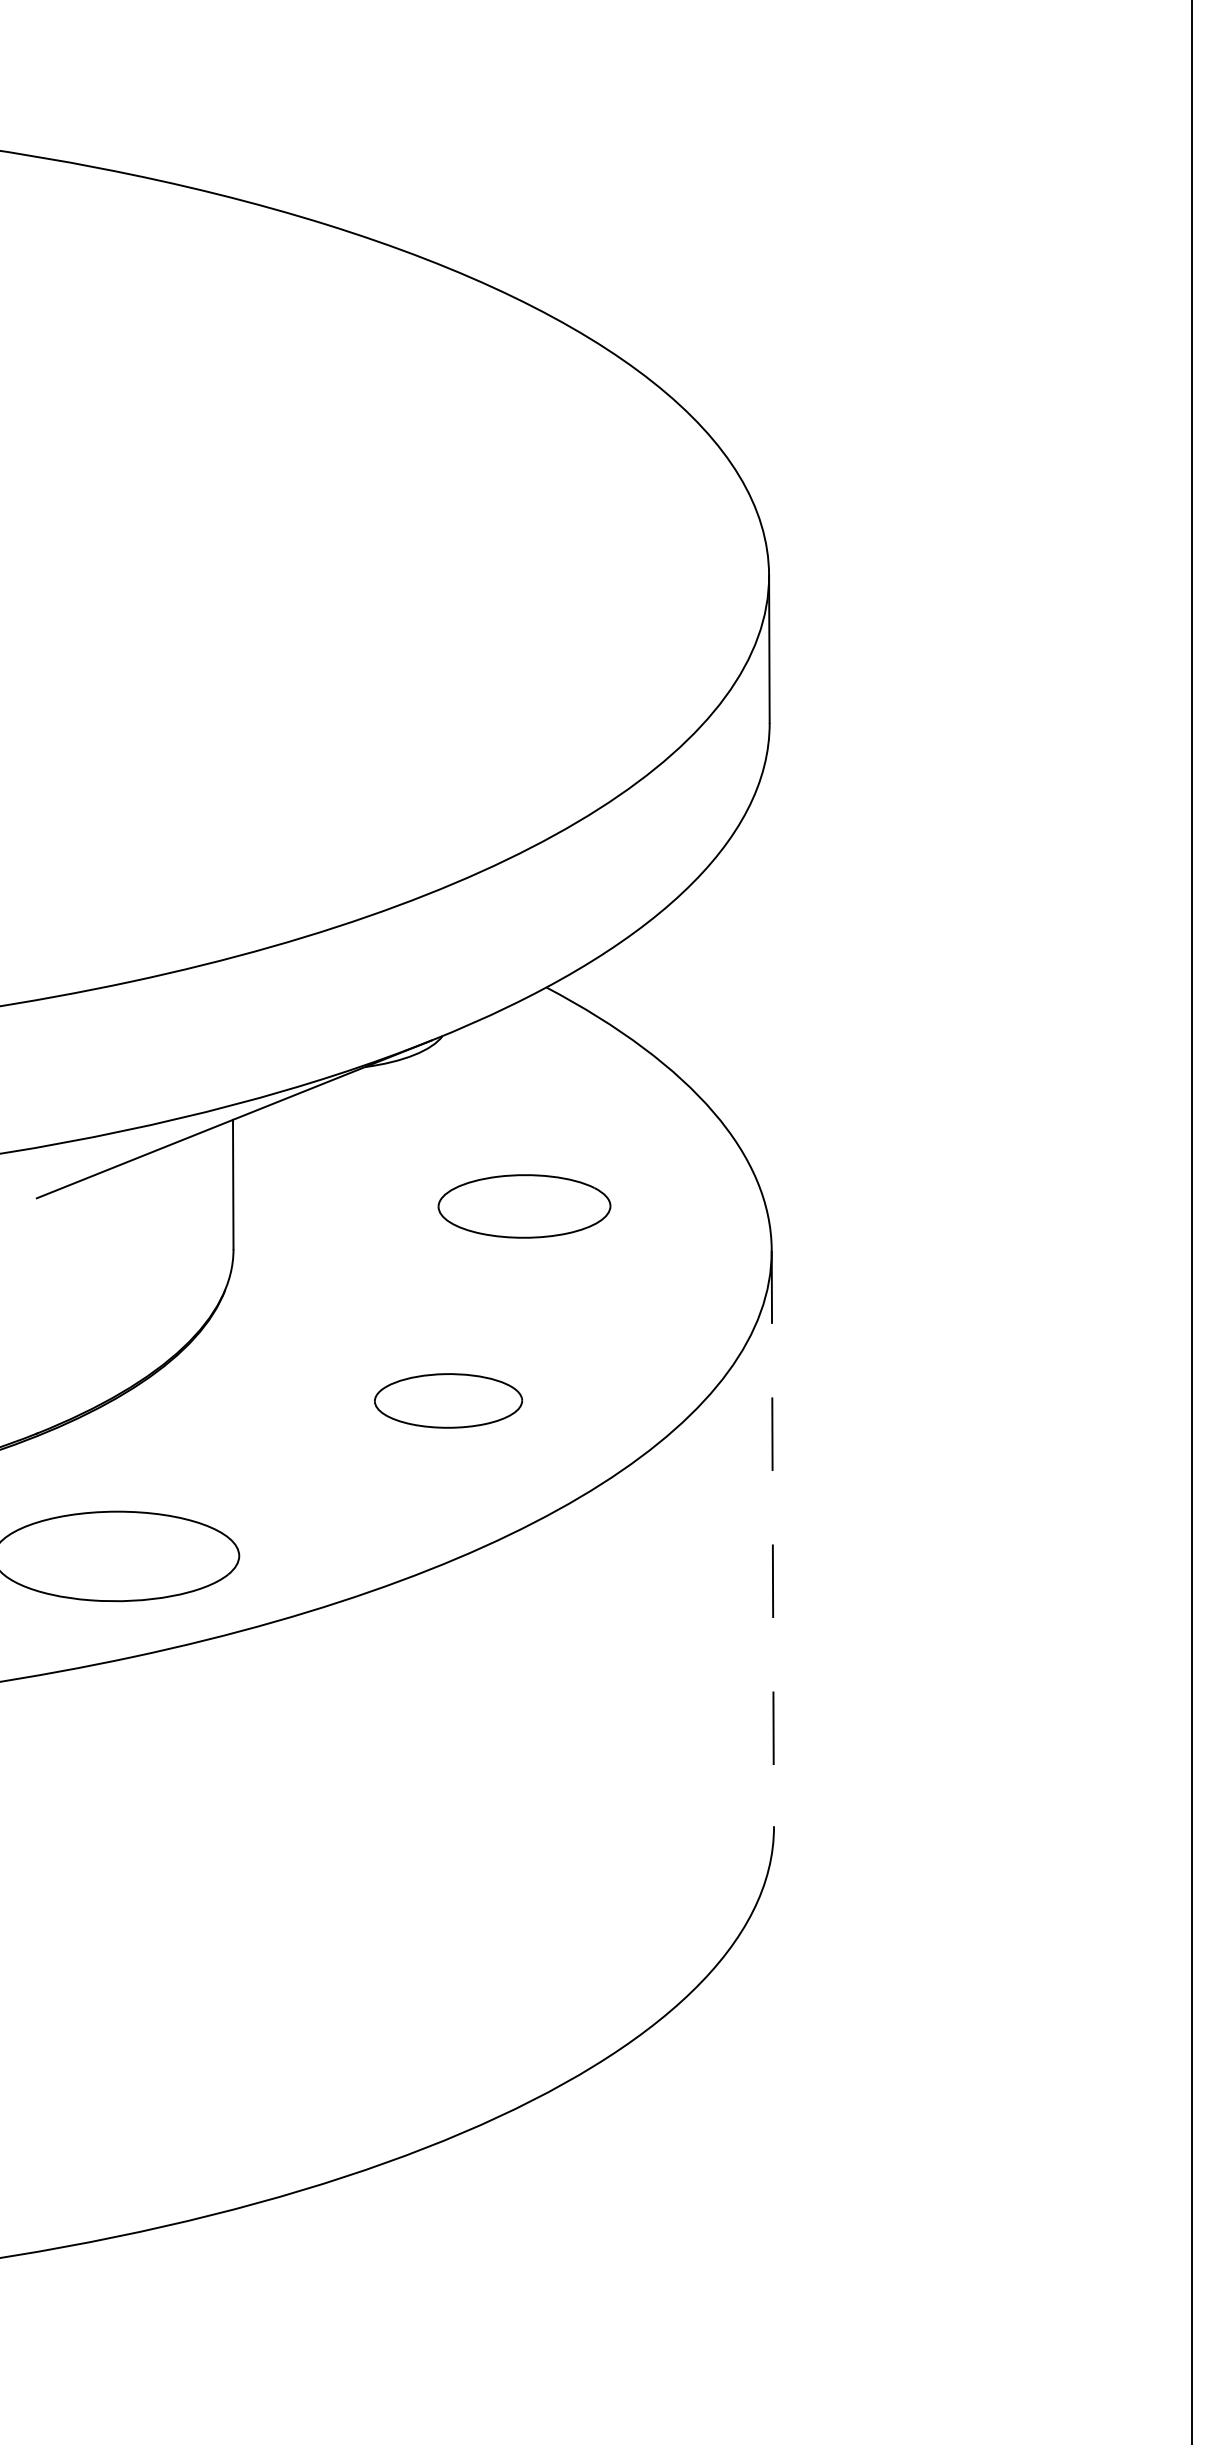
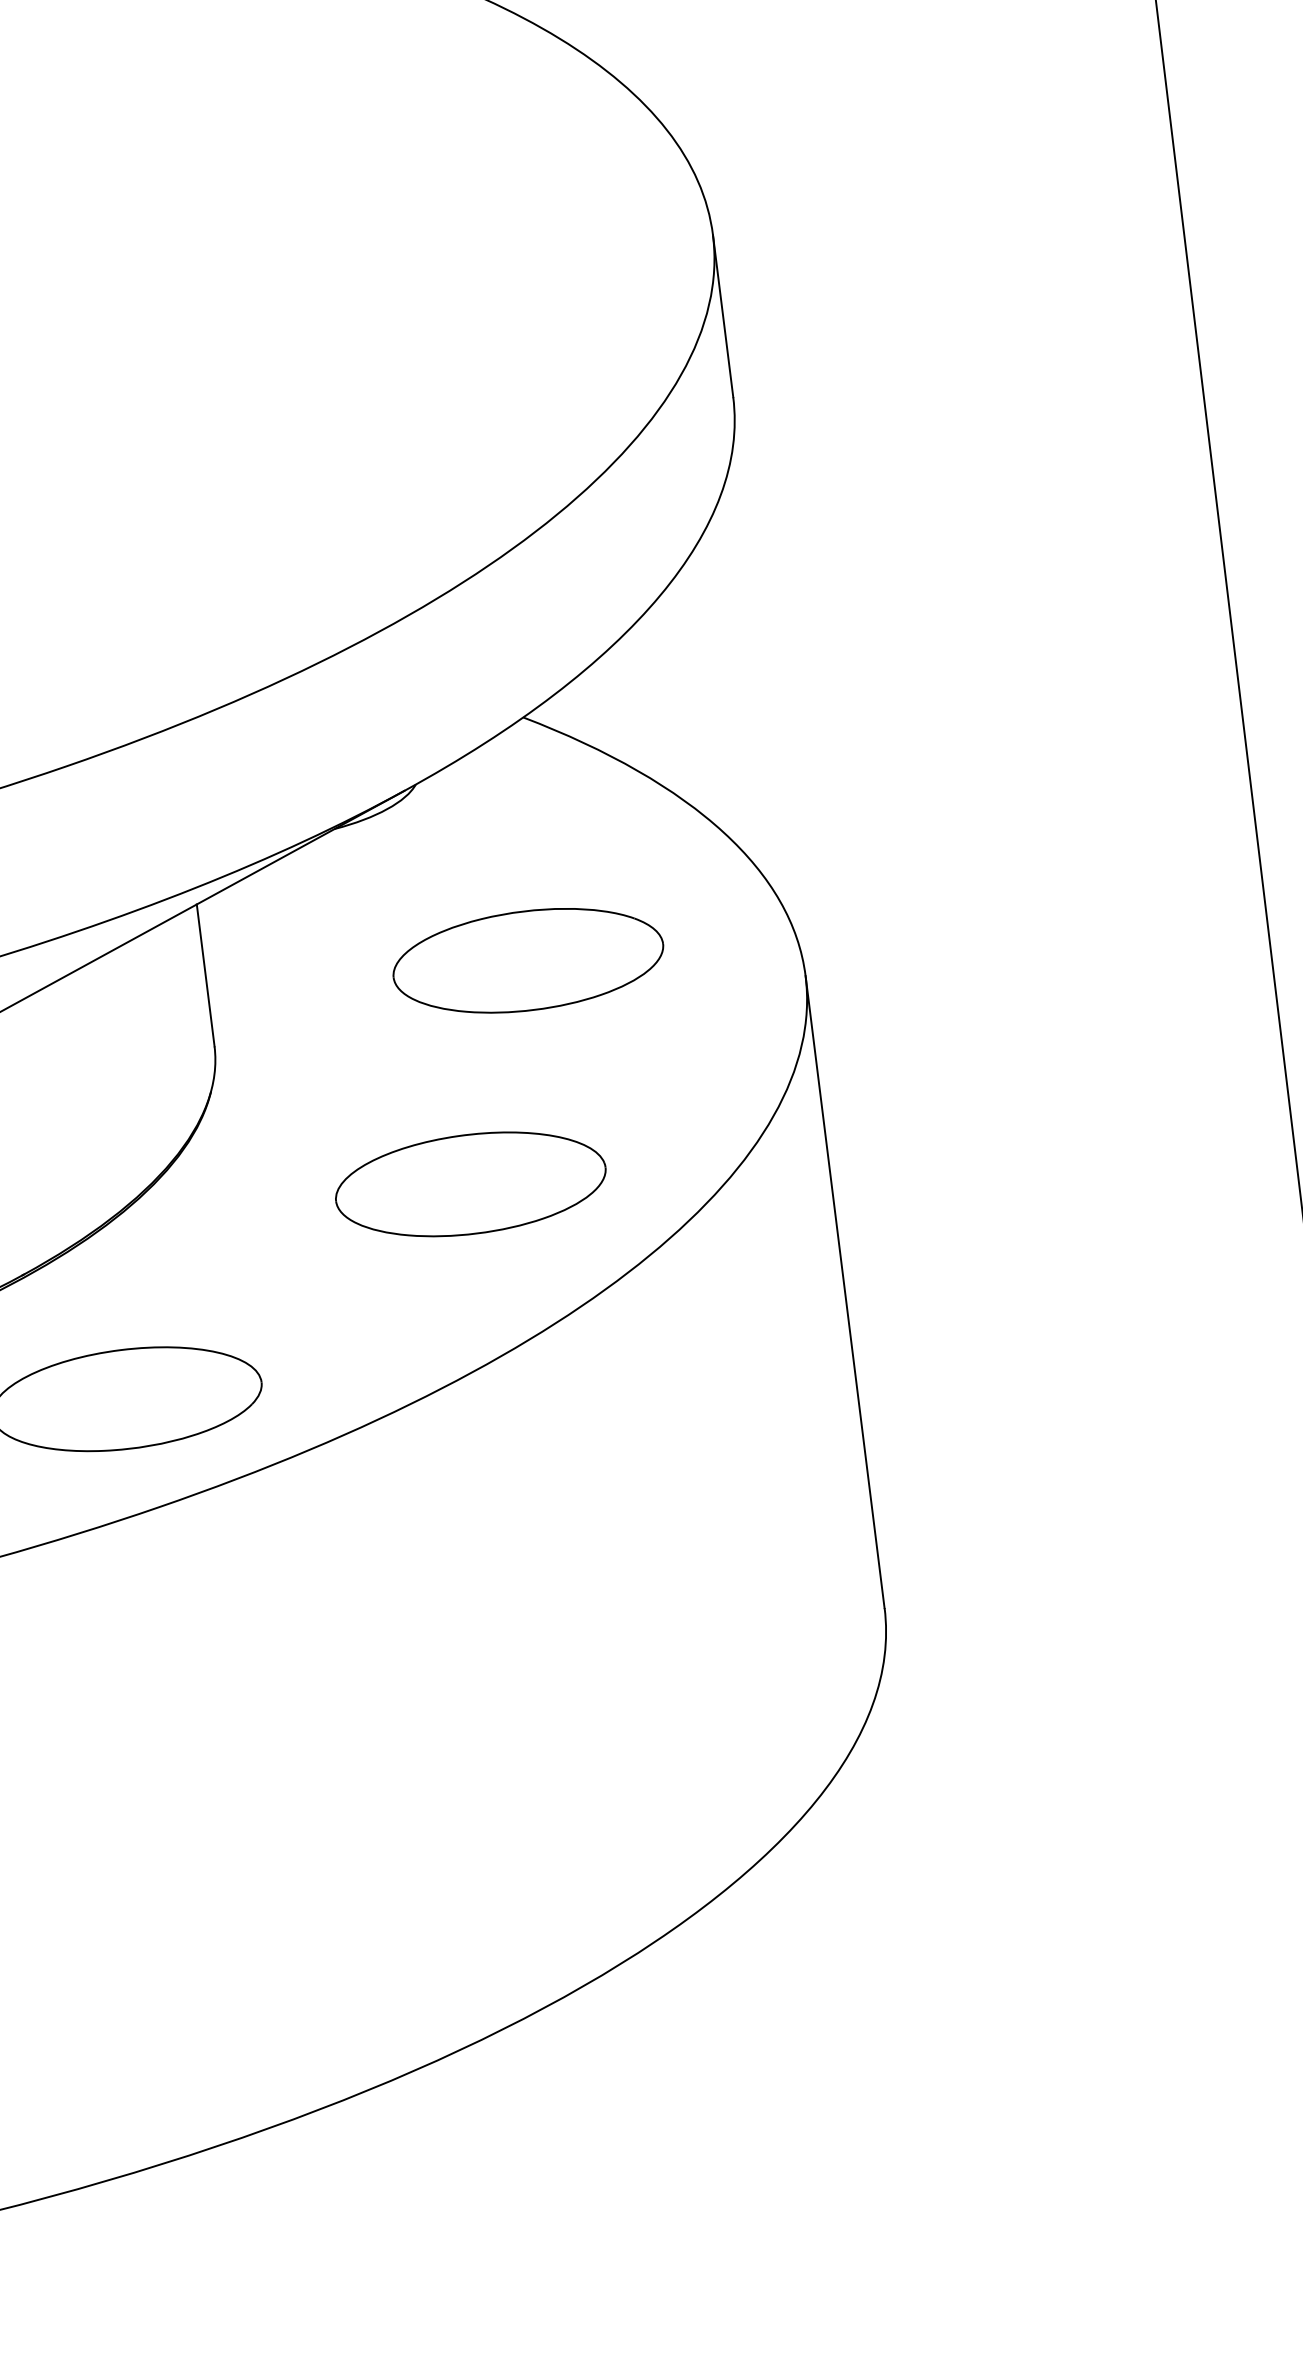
part: (524, 1206) -> (528, 960), size x1.43
part: (448, 1400) -> (470, 1183), size x1.67
line: (772, 1538) -> (844, 1292), dashed -> solid

